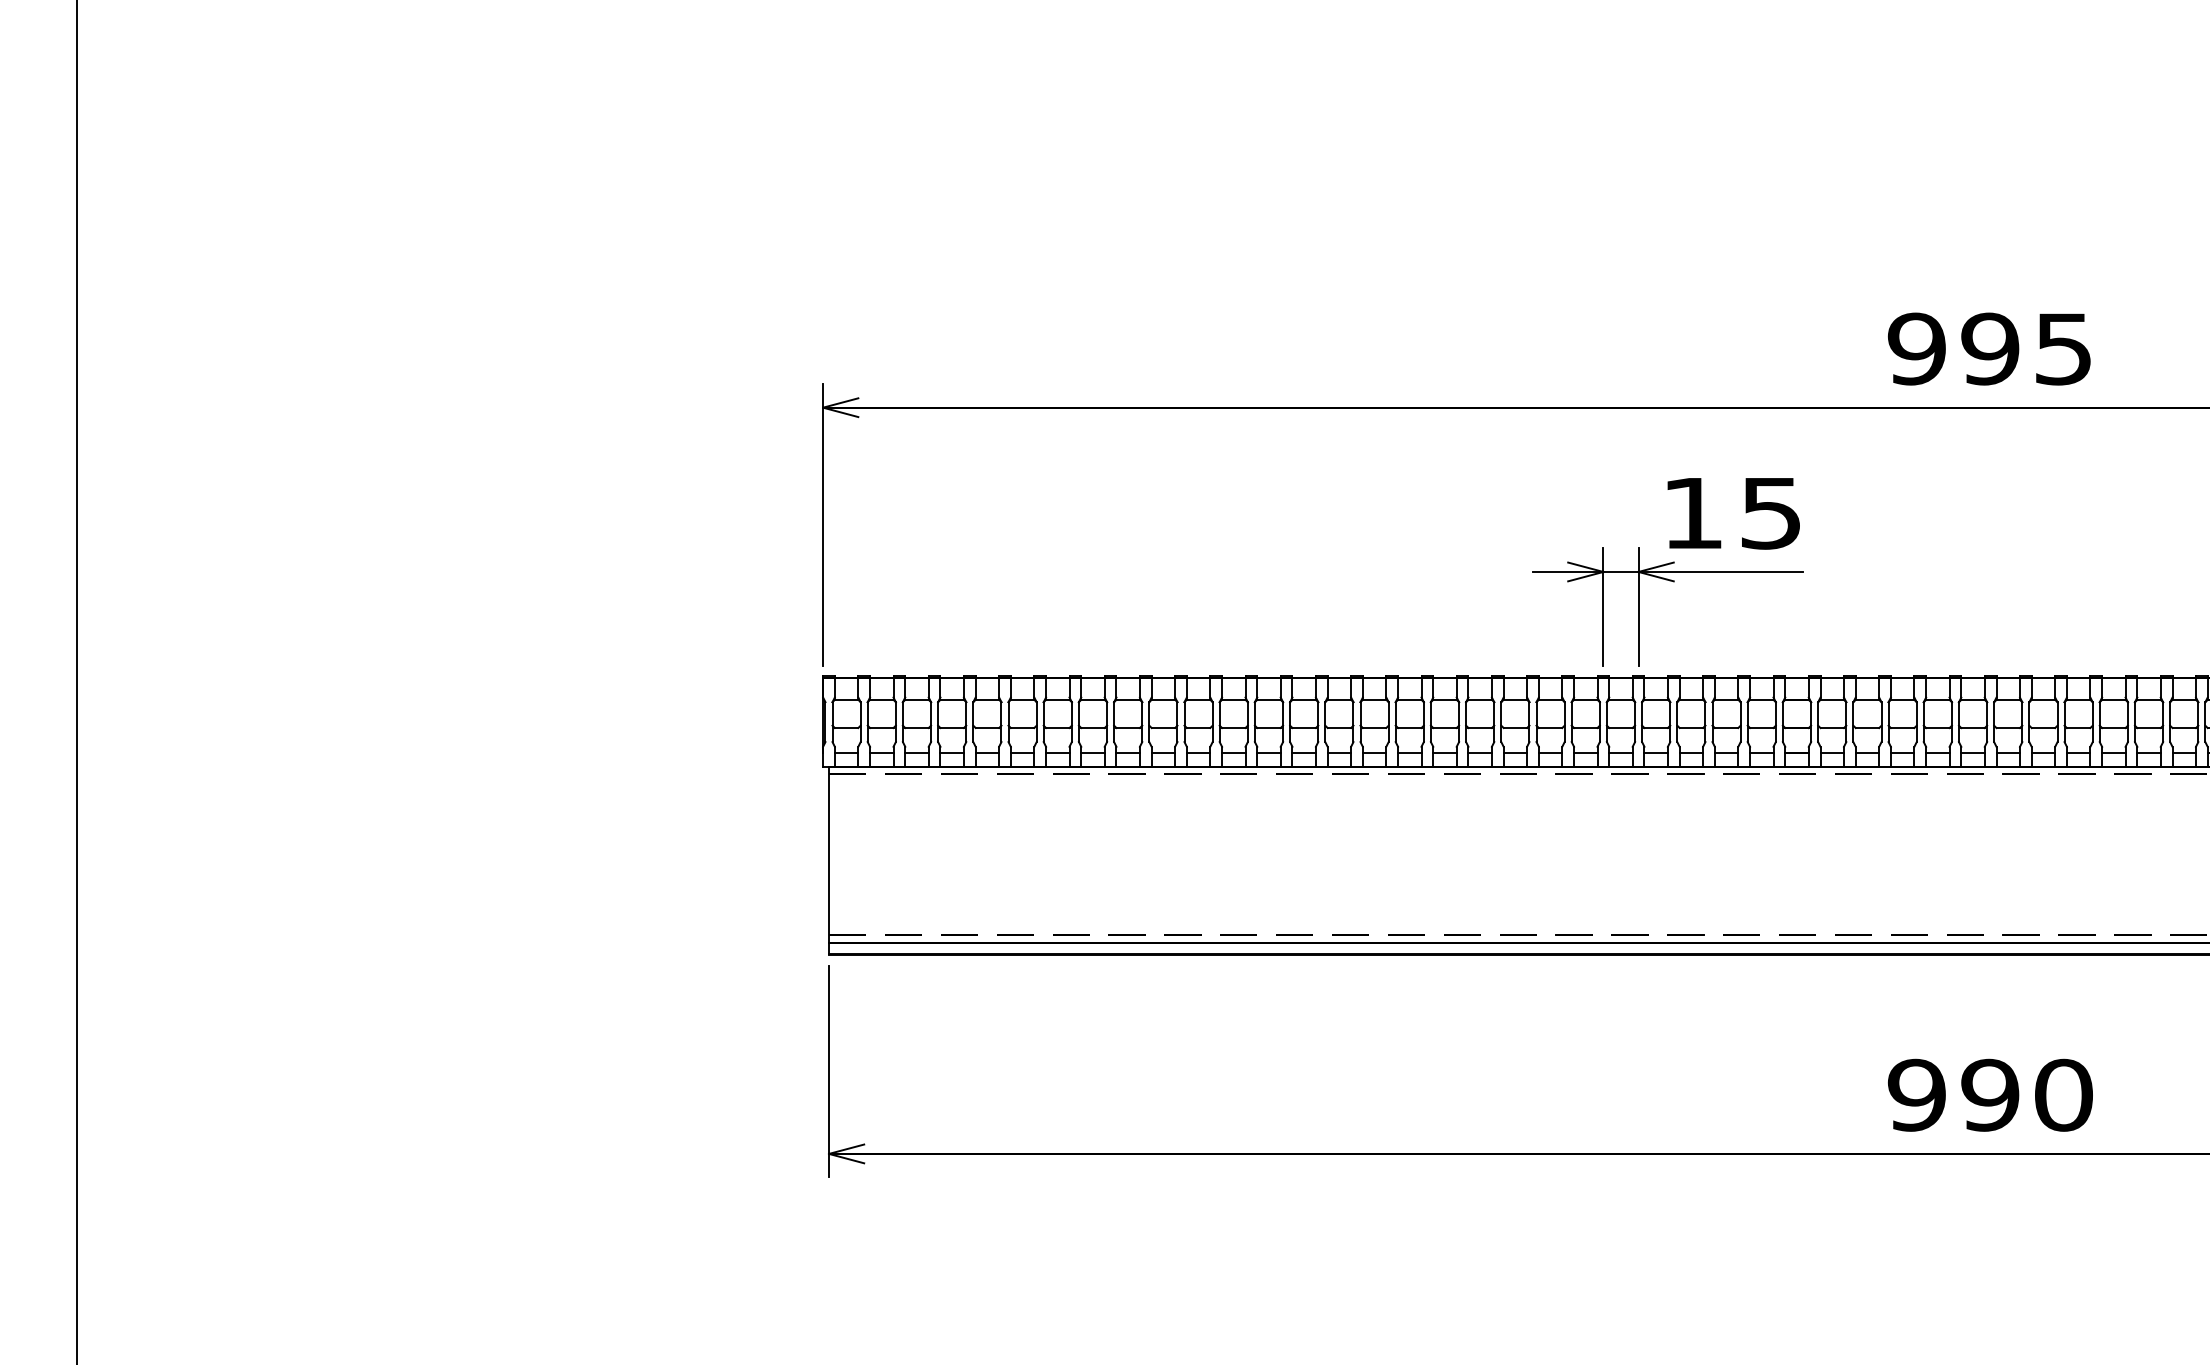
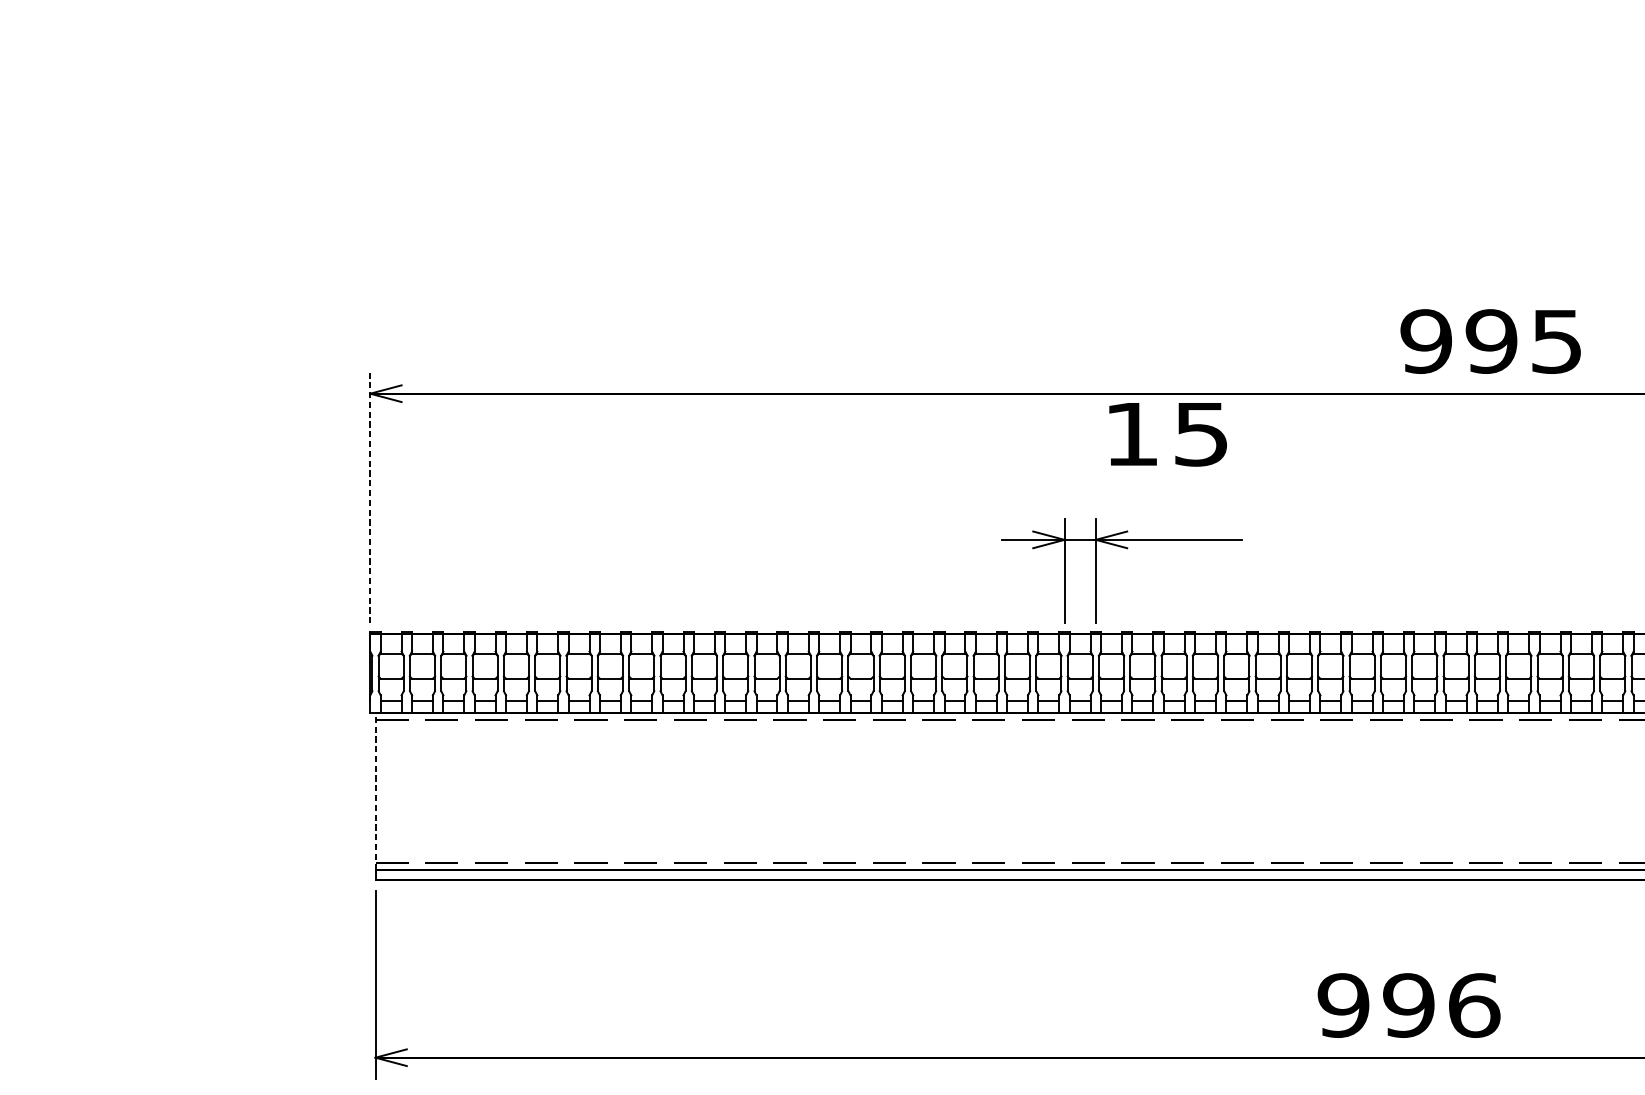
text: (1989, 348) -> (1490, 341), moved
text: (1733, 513) -> (1167, 434), moved
line: (823, 525) -> (370, 498), solid -> dashed
line: (829, 854) -> (375, 791), solid -> dashed
text: (2064, 1094) -> (1474, 1004), 990 -> 996

